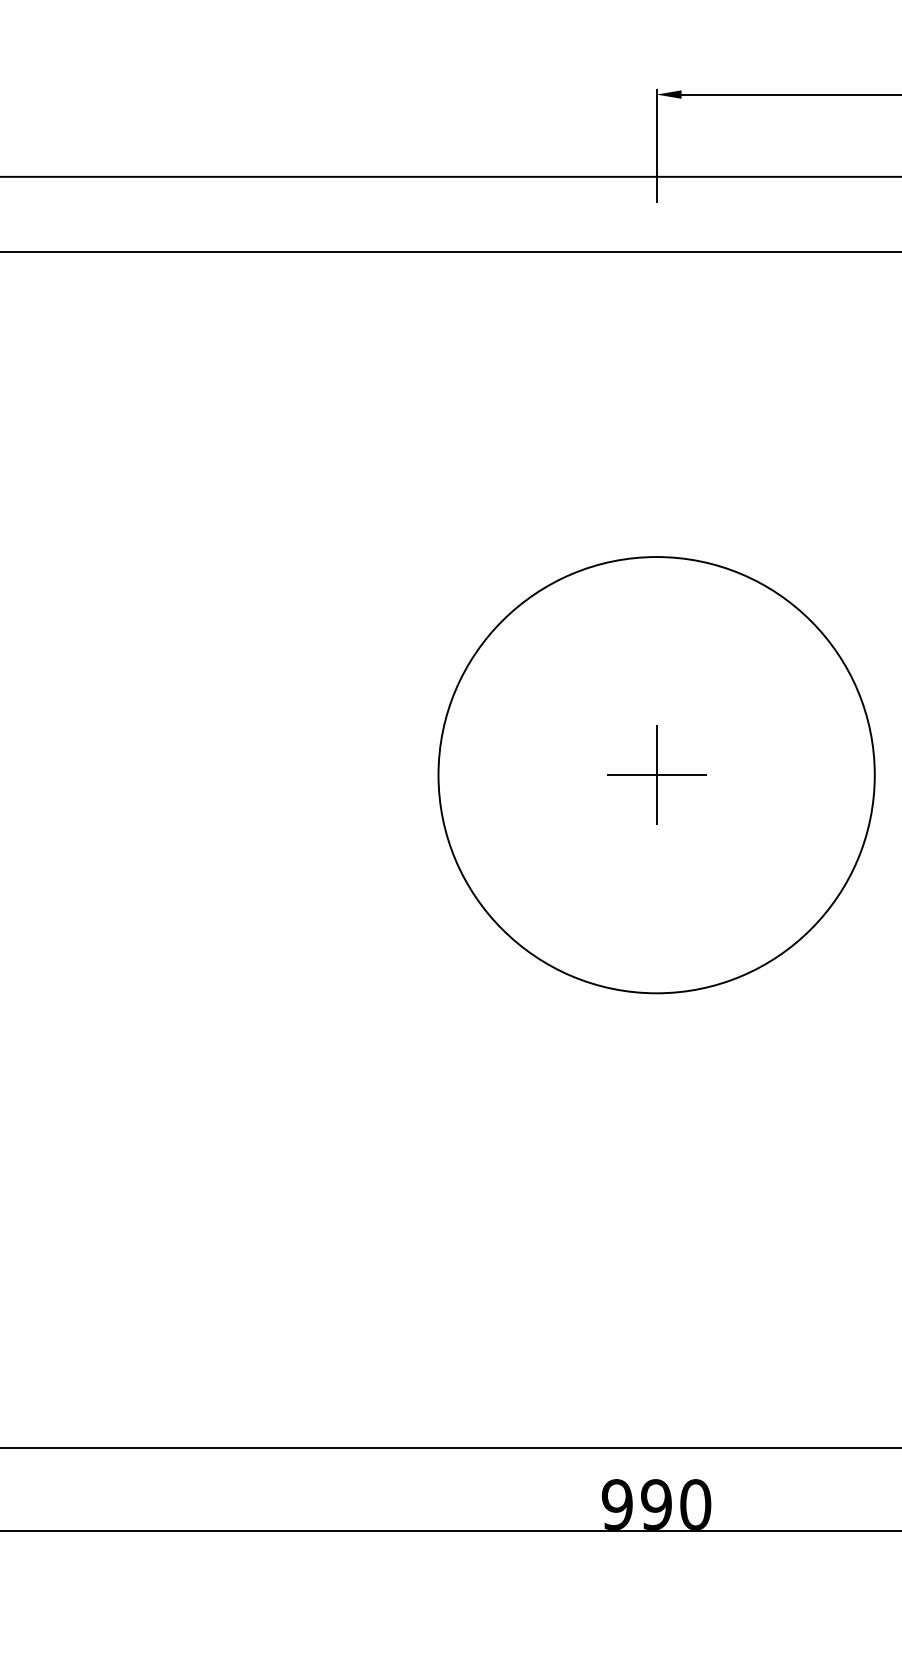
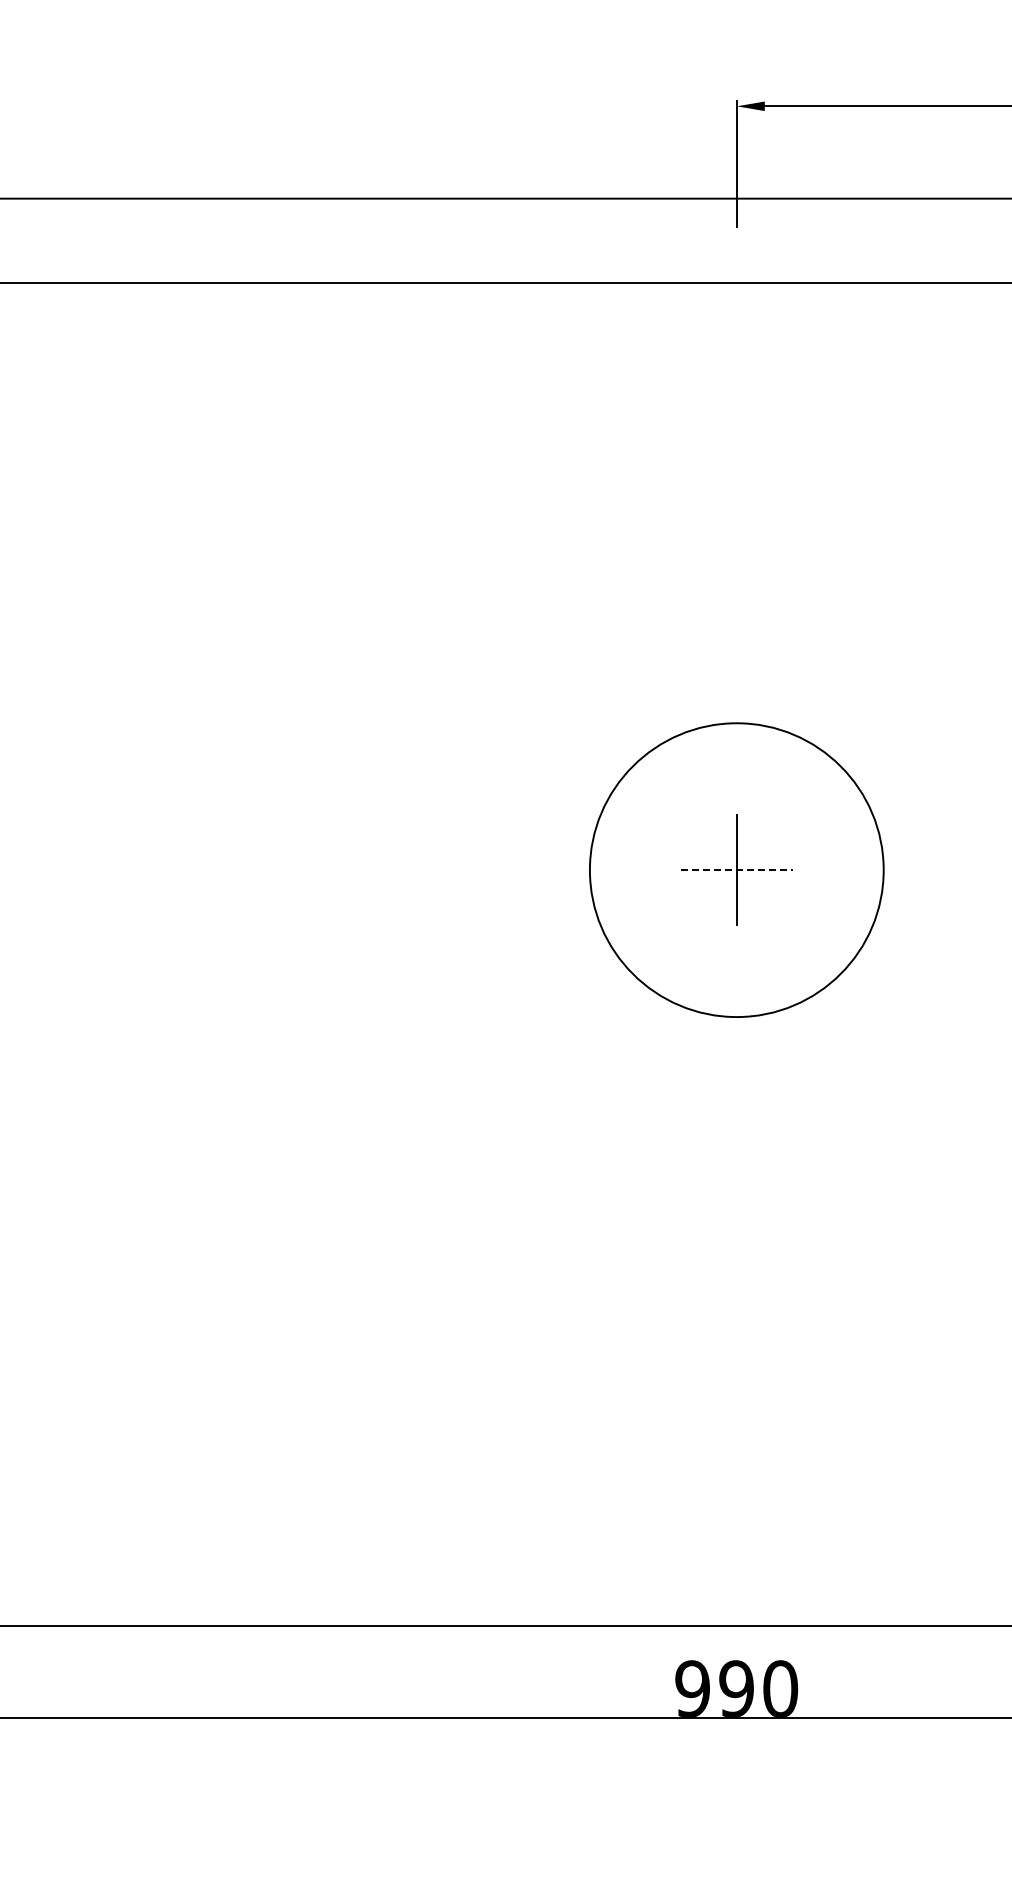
circle: (656, 775) -> (736, 870), size x0.6
line: (656, 775) -> (736, 870), solid -> dashed

